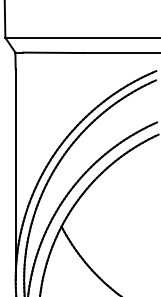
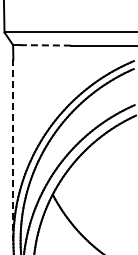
line: (53, 52) -> (45, 45), solid -> dashed
line: (15, 174) -> (13, 149), solid -> dashed

